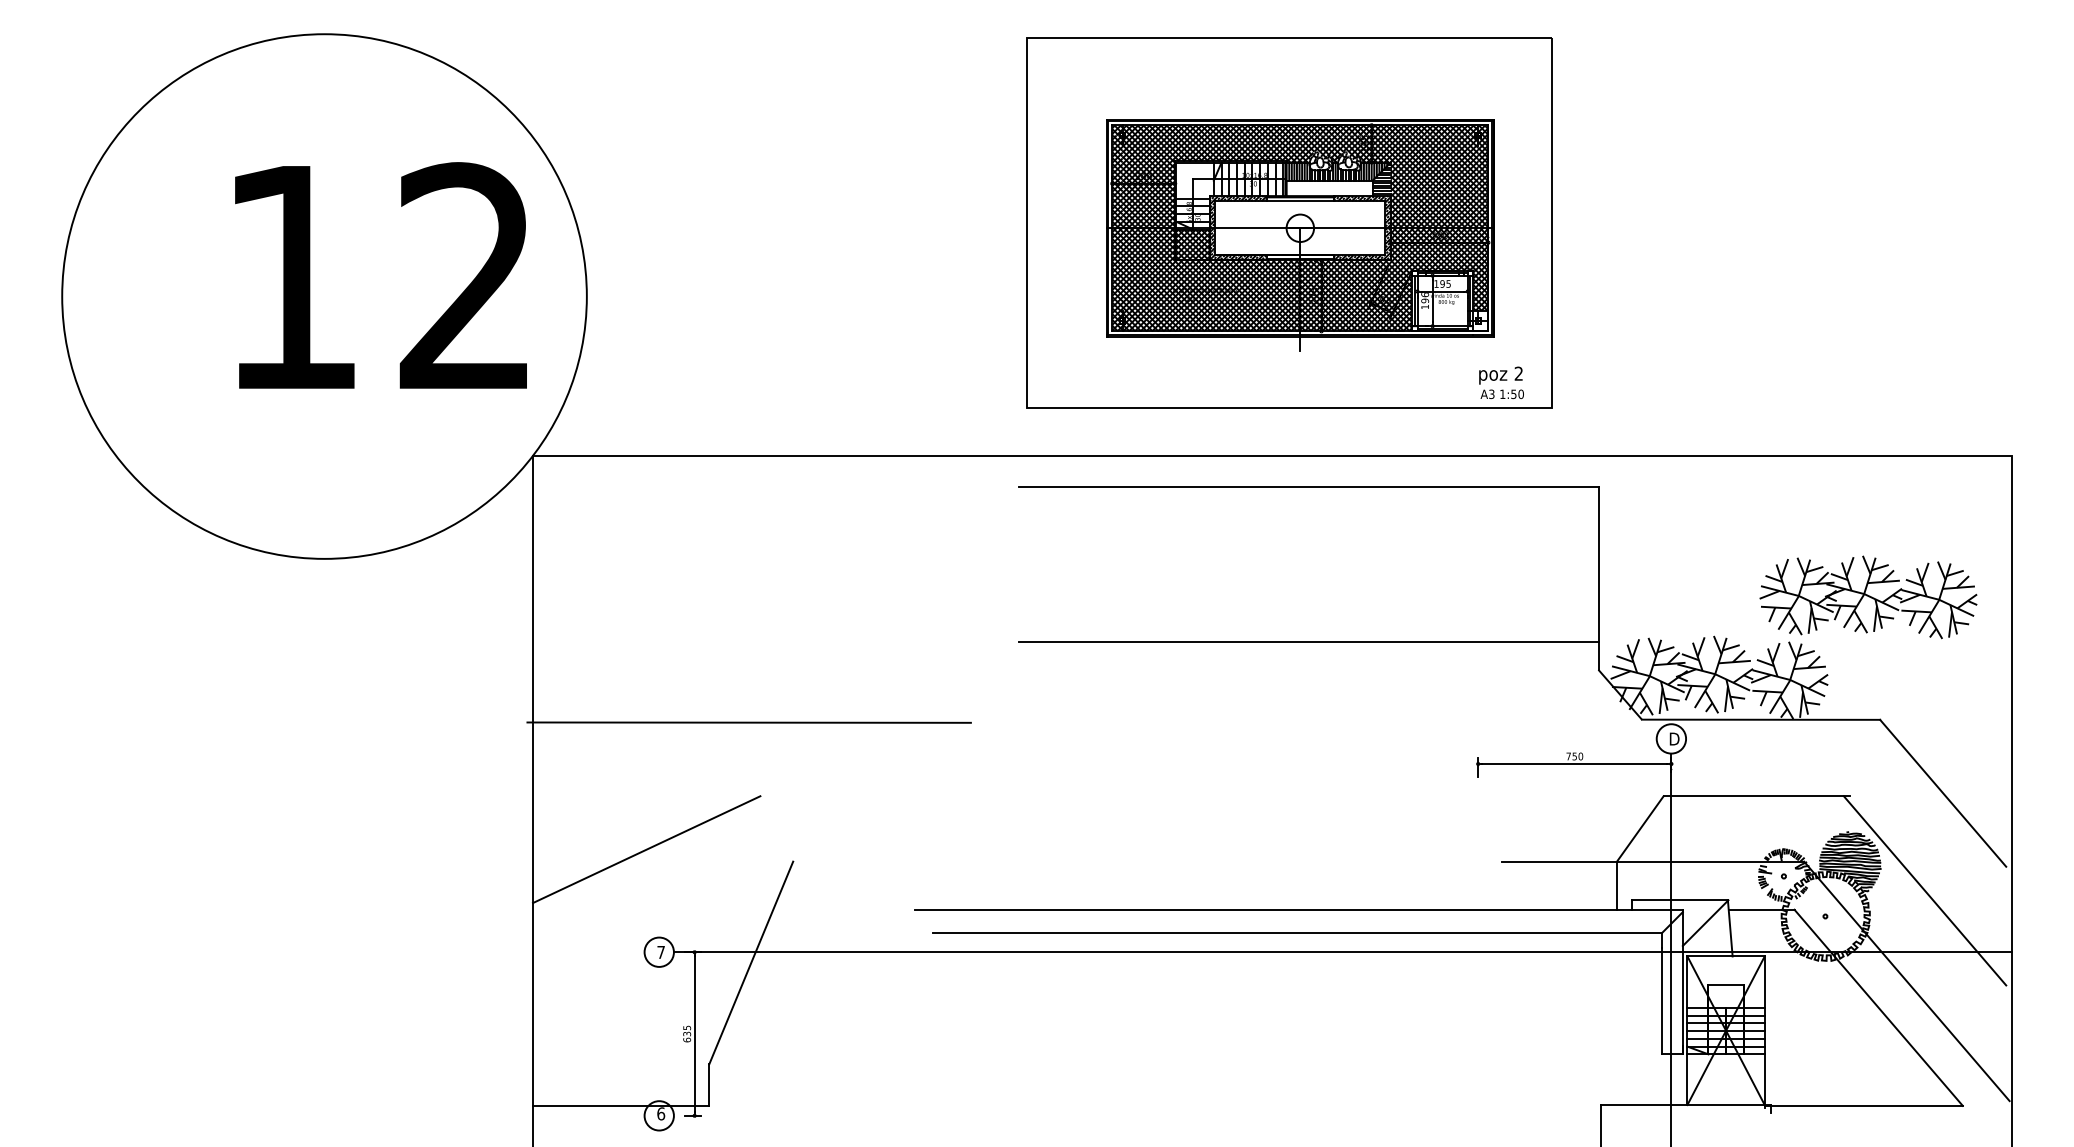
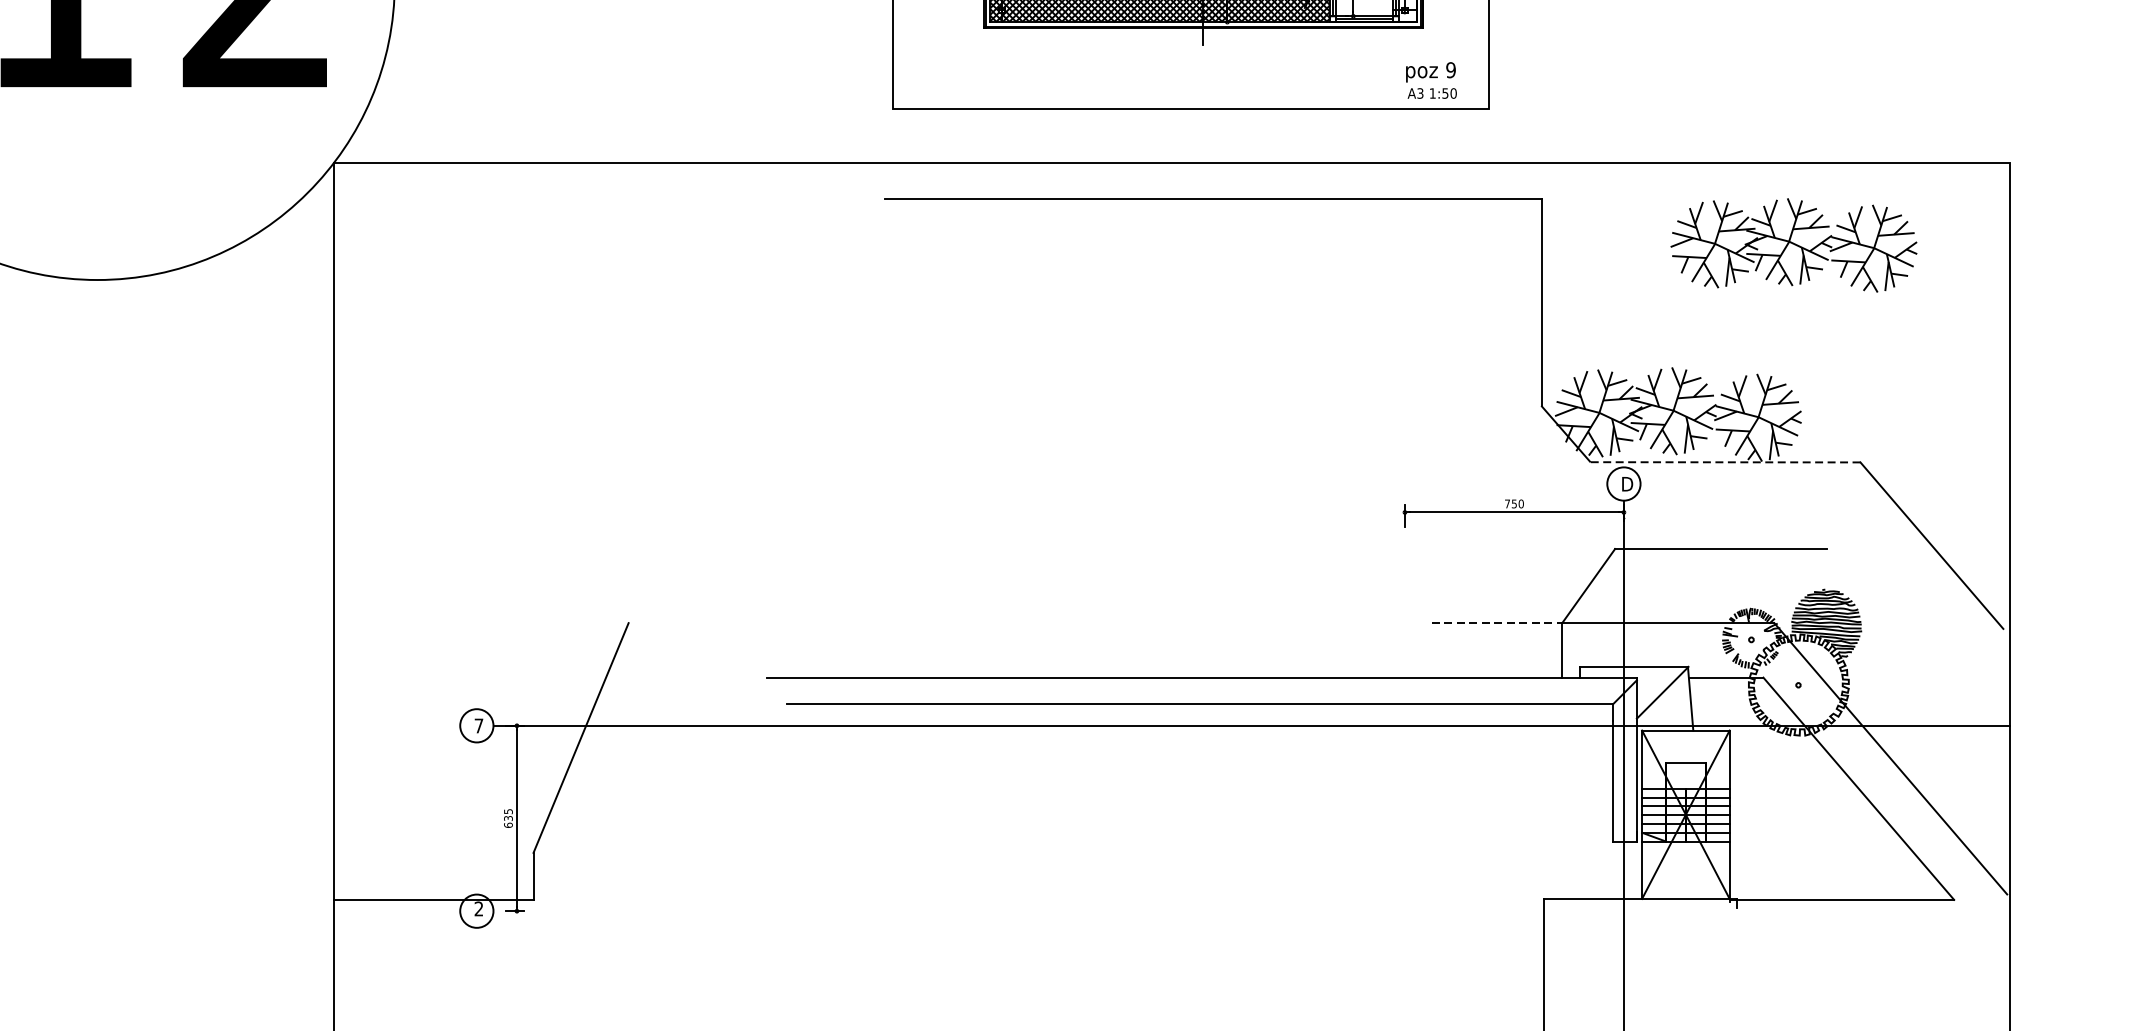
text: (1518, 373) -> (1450, 69), 2 -> 9
part: (1868, 597) -> (1794, 245), moved
line: (1309, 641) -> (1213, 373), removed
line: (1760, 719) -> (1724, 462), solid -> dashed
line: (748, 722) -> (577, 465), removed
line: (646, 849) -> (462, 609), removed
line: (1560, 861) -> (1498, 622), solid -> dashed
line: (1924, 890) -> (1910, 655), removed
text: (661, 1113) -> (479, 908), 6 -> 2

